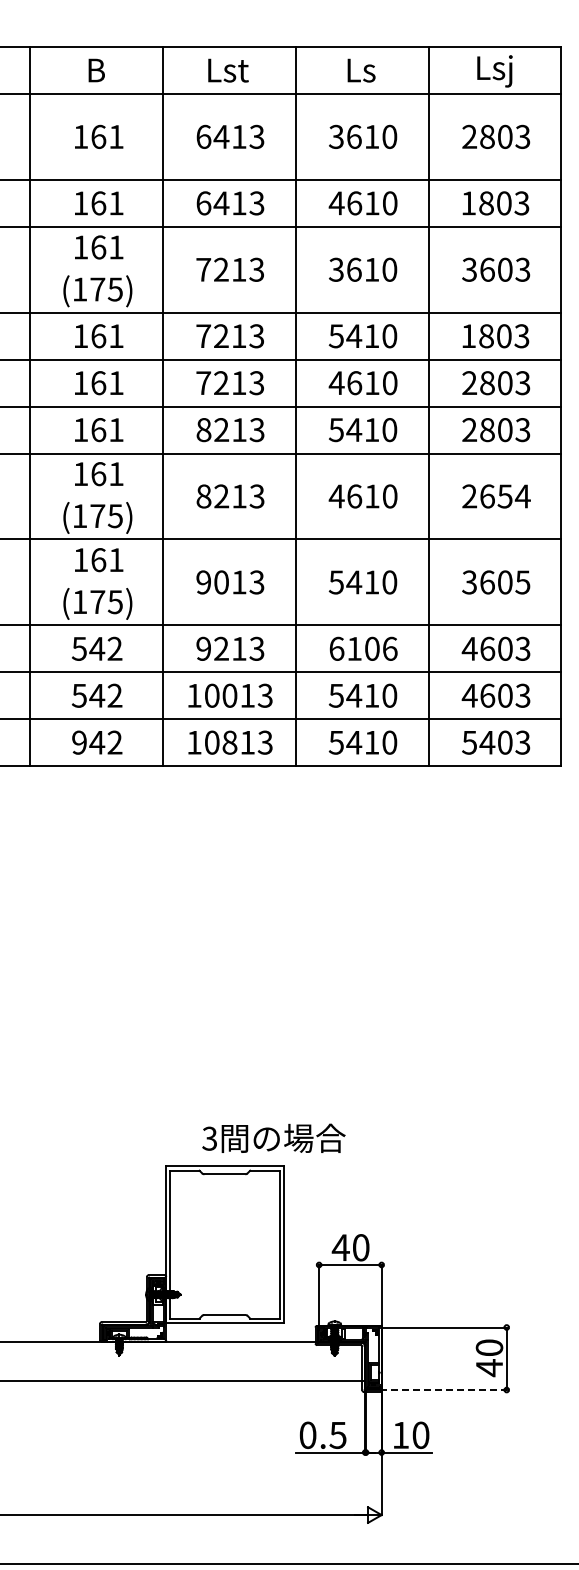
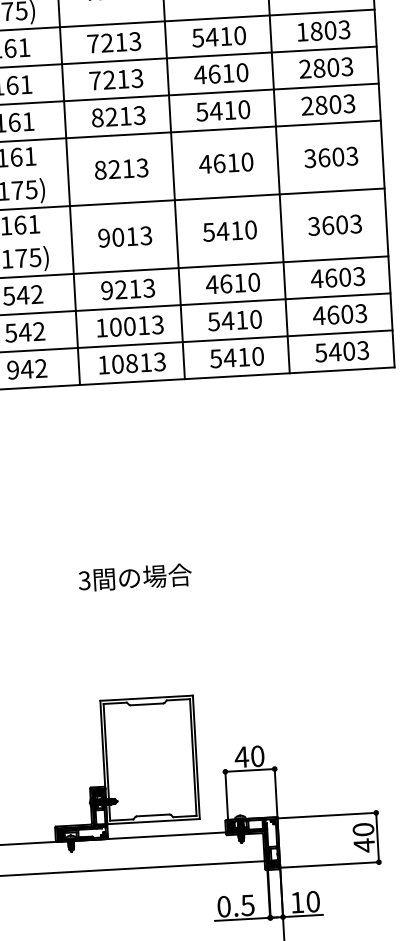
text: (496, 496) -> (331, 157), 2654 -> 3603
text: (523, 581) -> (356, 223), 3605 -> 3603
text: (362, 648) -> (232, 283), 6106 -> 4610
text: (273, 1137) -> (134, 576), moved
line: (443, 1390) -> (329, 865), dashed -> solid

